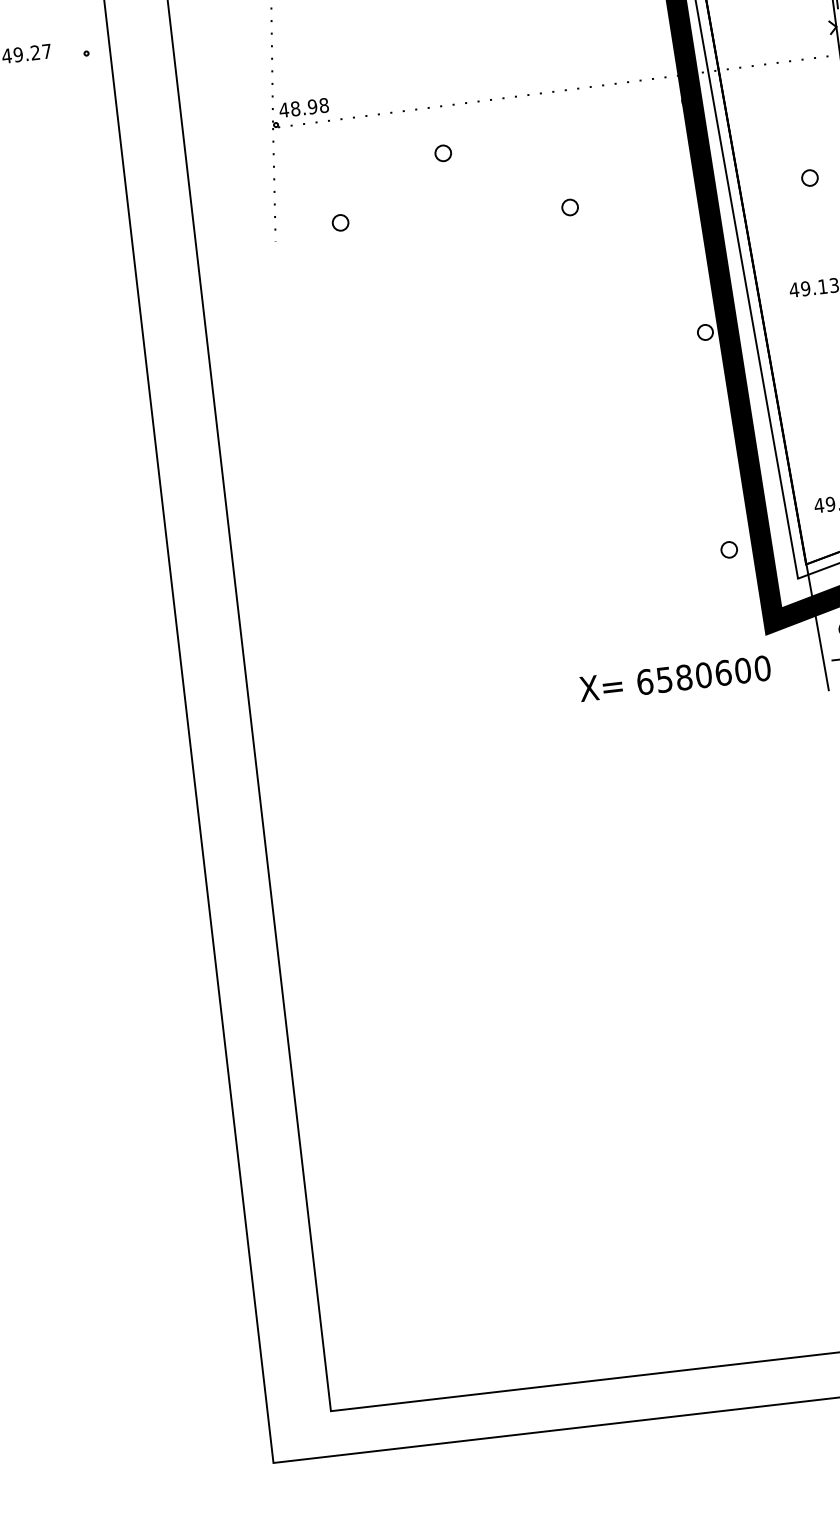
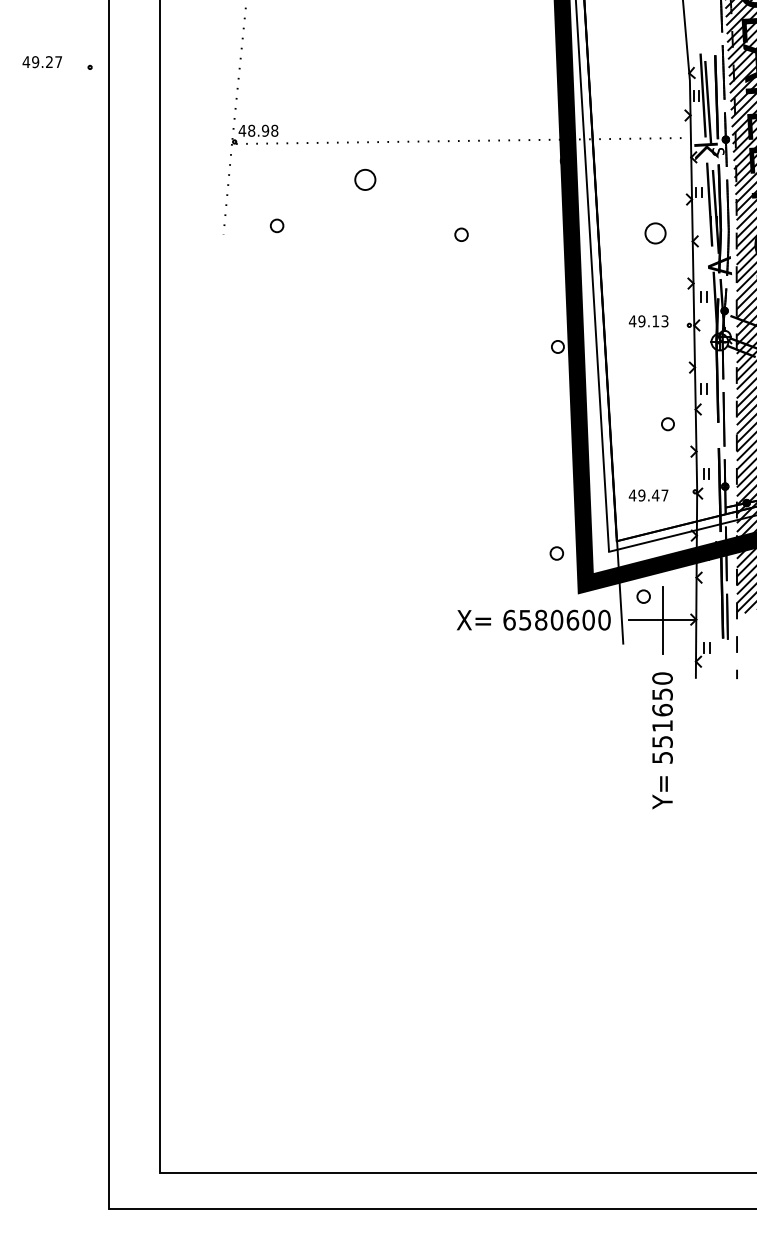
circle: (443, 152) -> (365, 179), size x1.6
circle: (809, 178) -> (655, 233), size x1.6
circle: (728, 549) -> (556, 553), moved
text: (674, 677) -> (533, 619), moved

